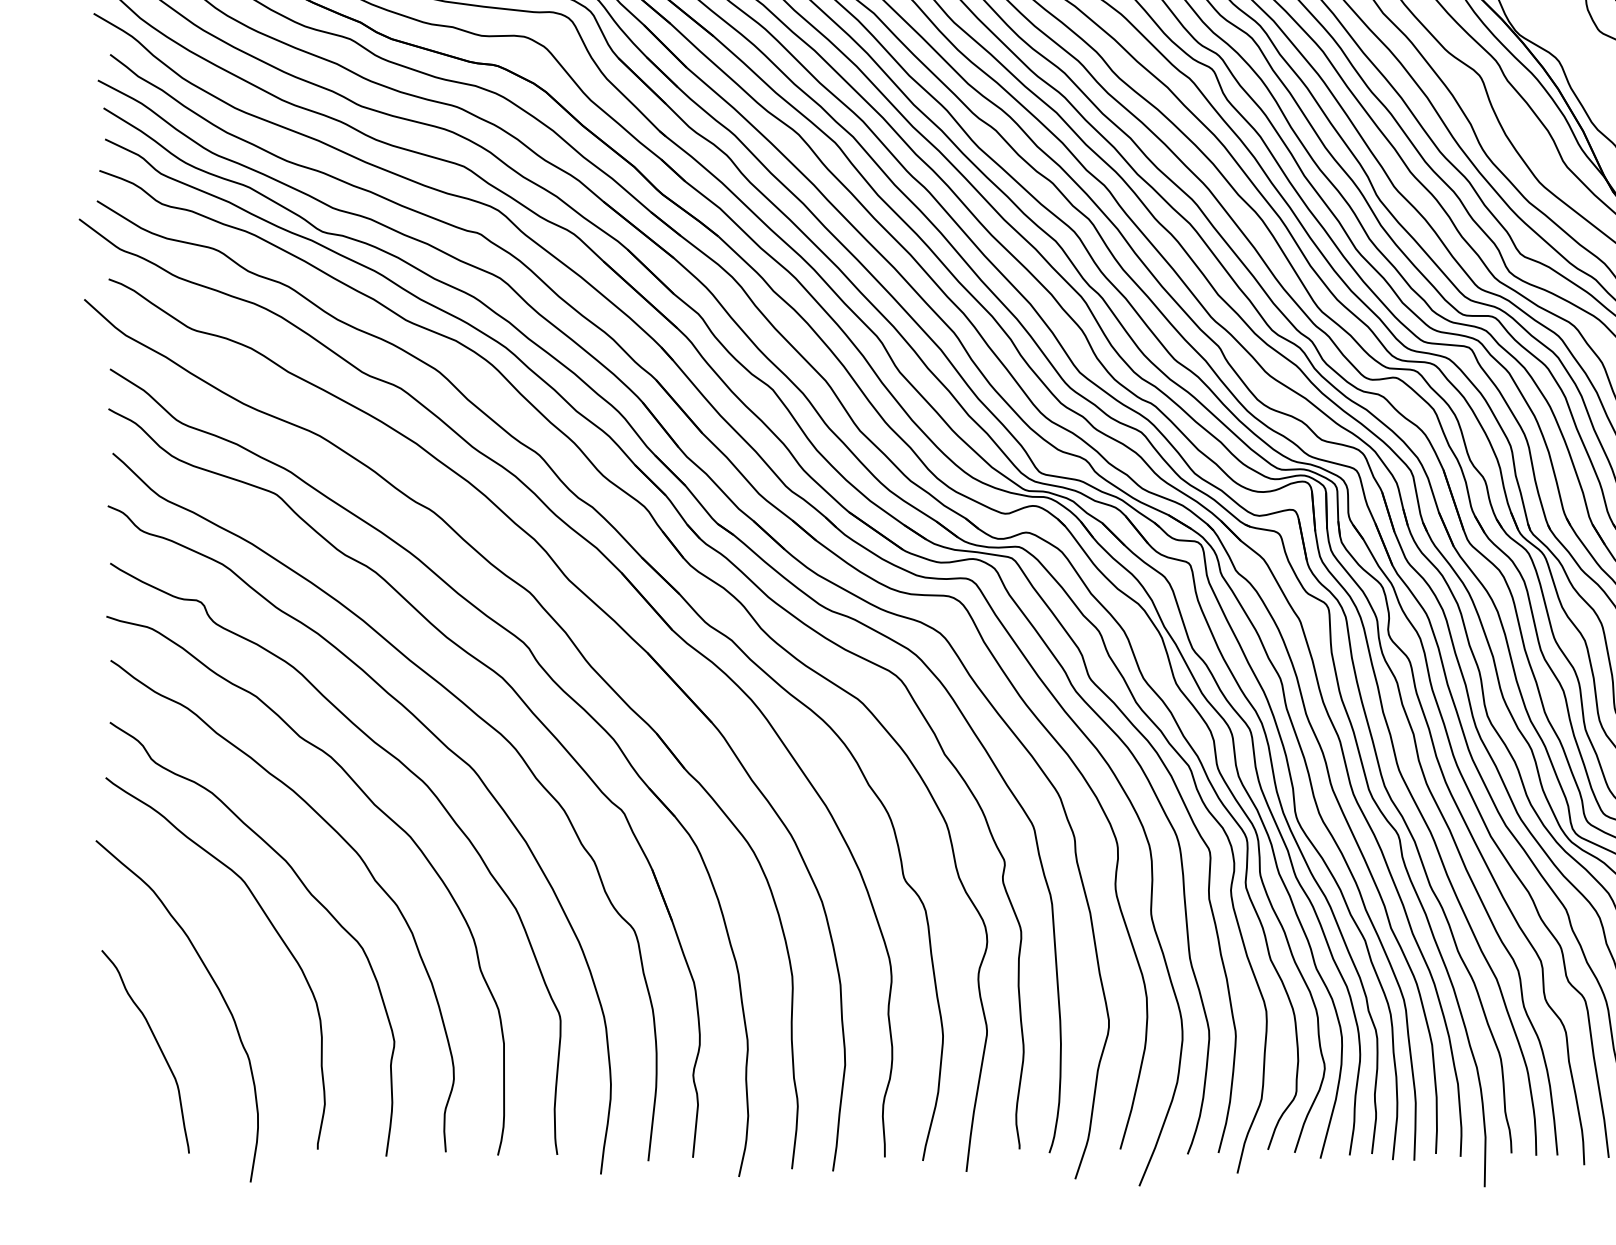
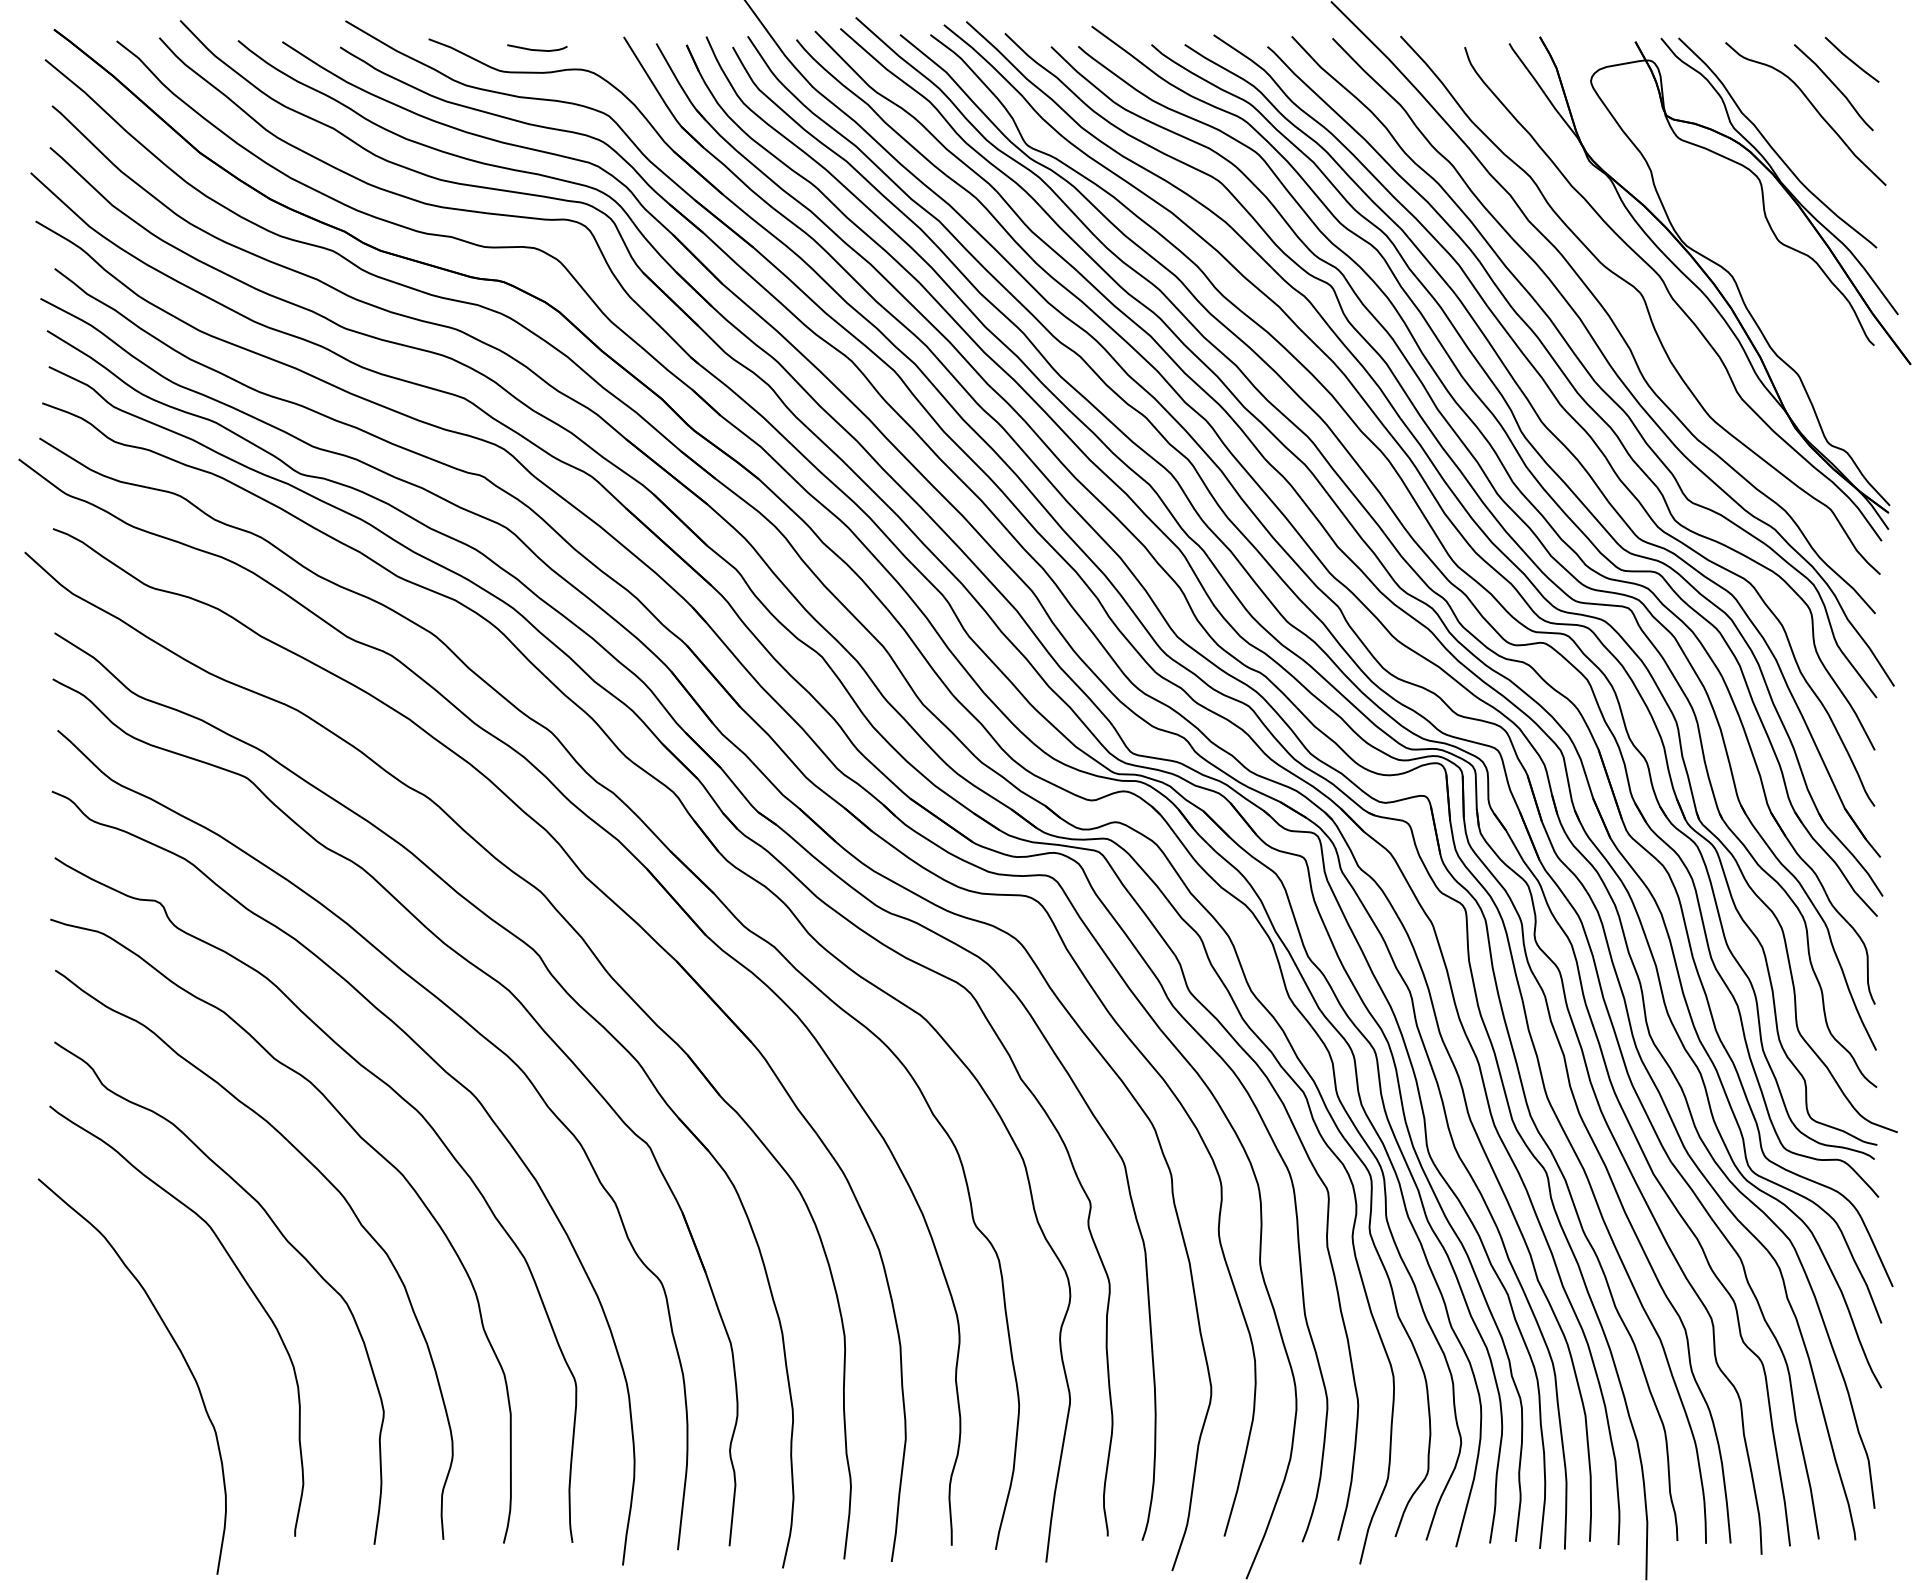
curve: (157, 1044) -> (109, 1415), removed

